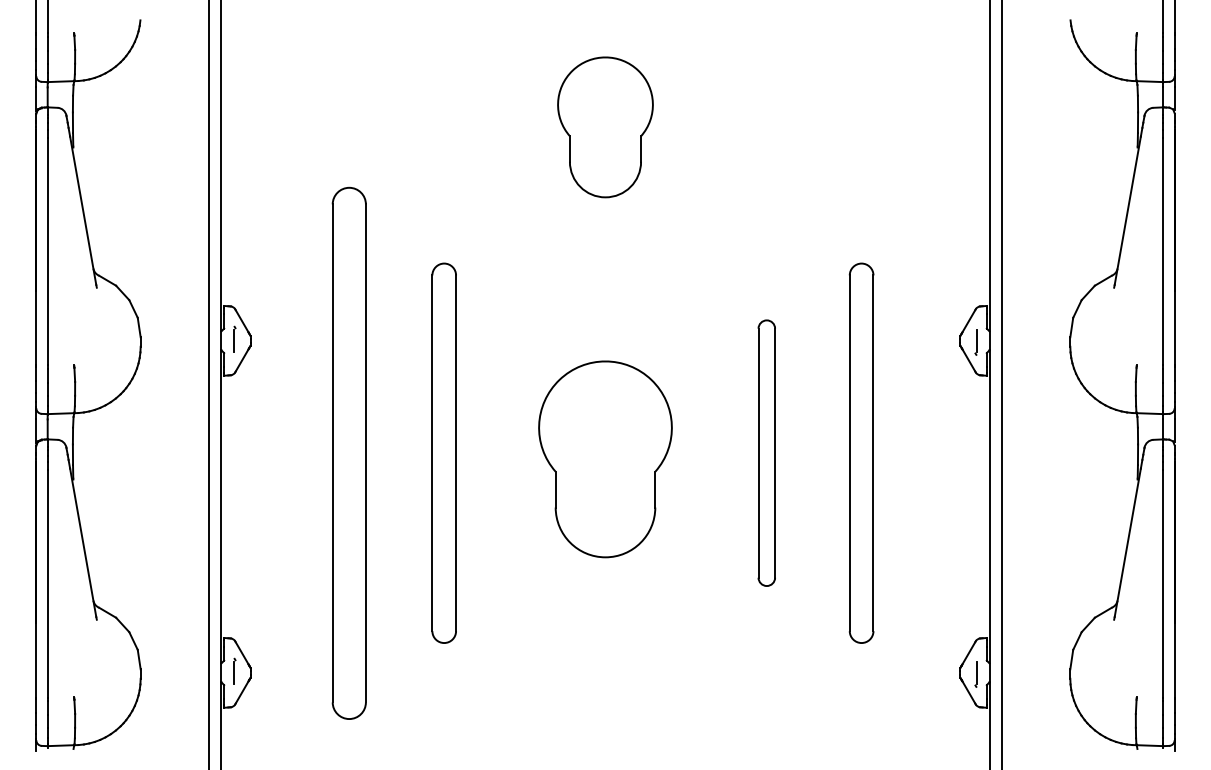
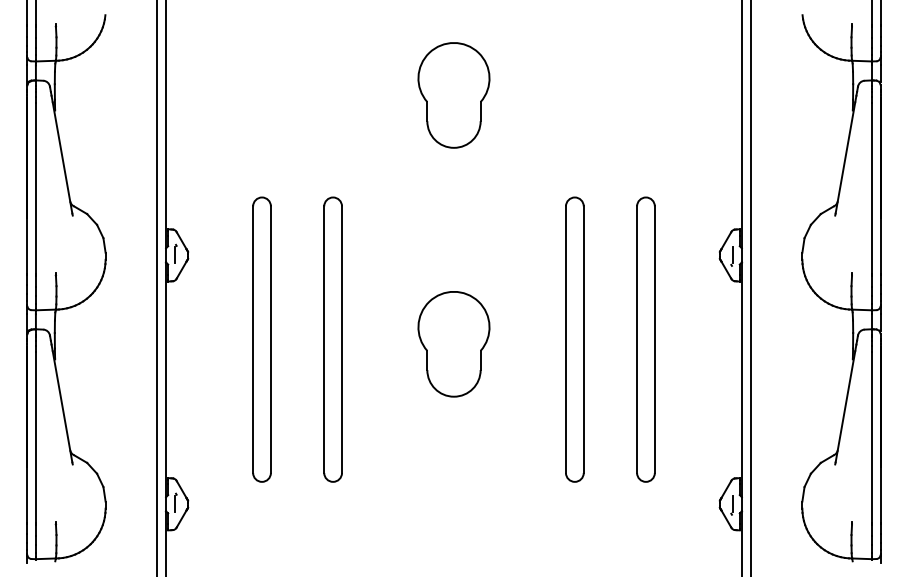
part: (349, 452) -> (262, 339), size x0.71
part: (766, 452) -> (574, 339), size x1.43
part: (605, 459) -> (454, 344), size x0.71

